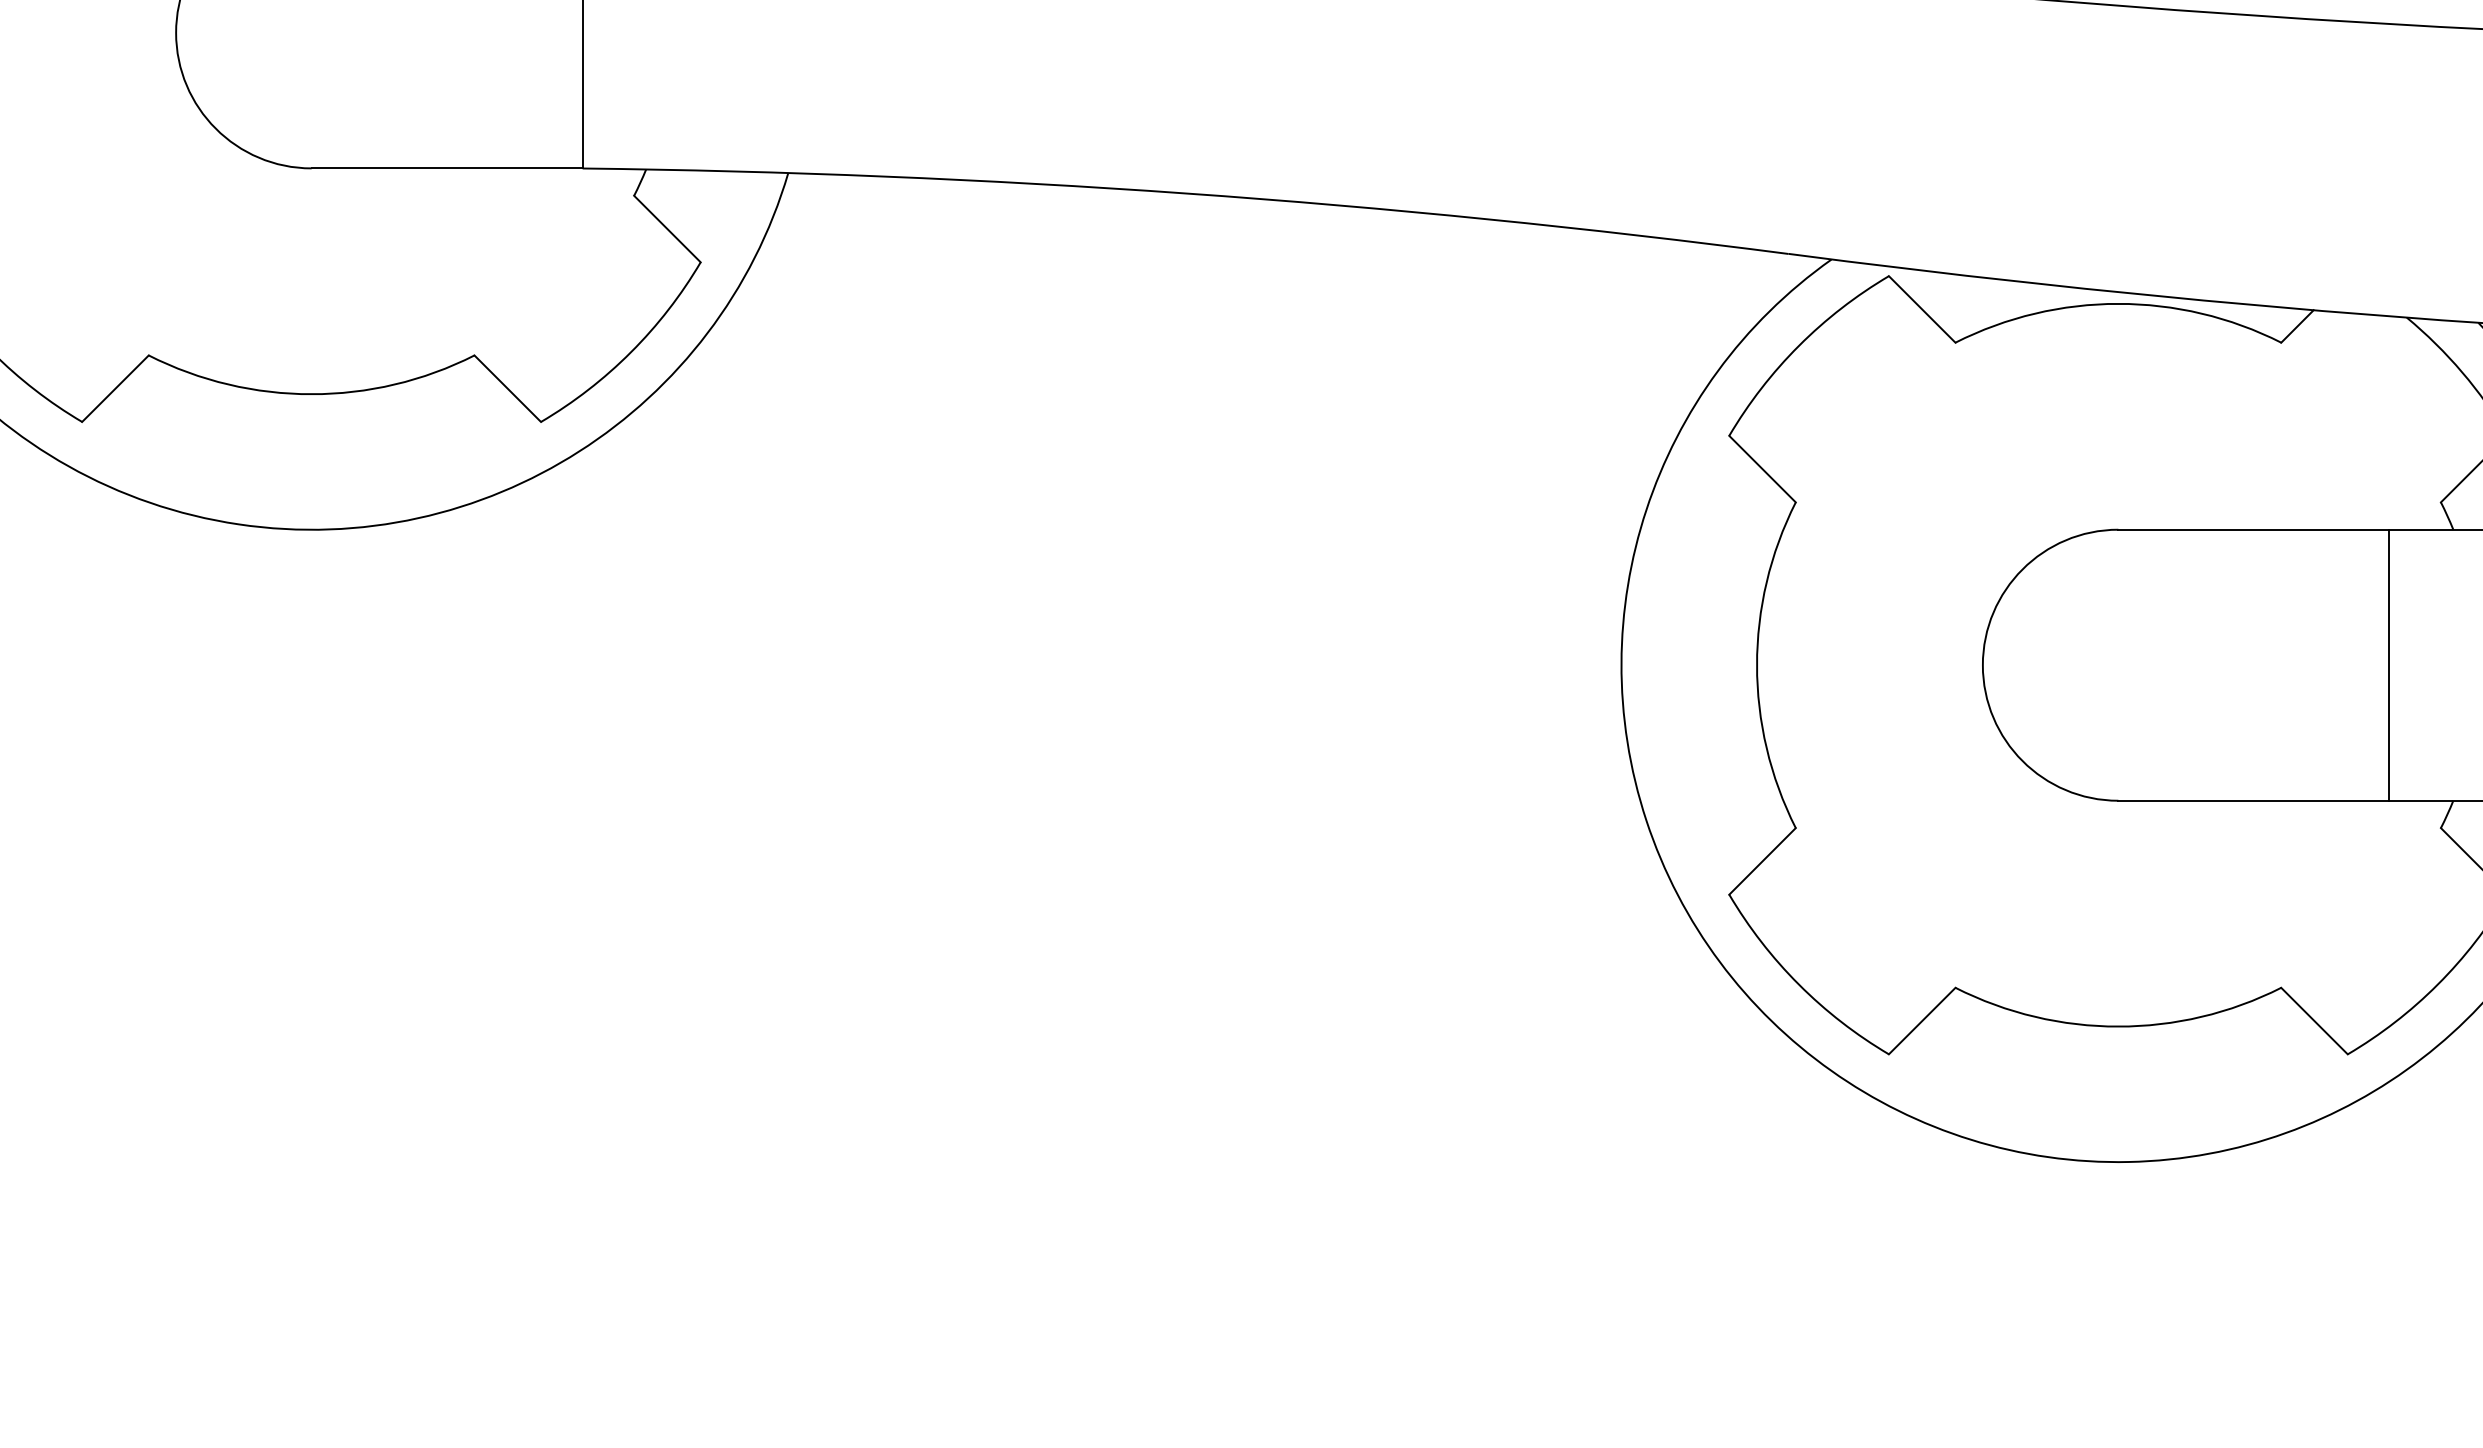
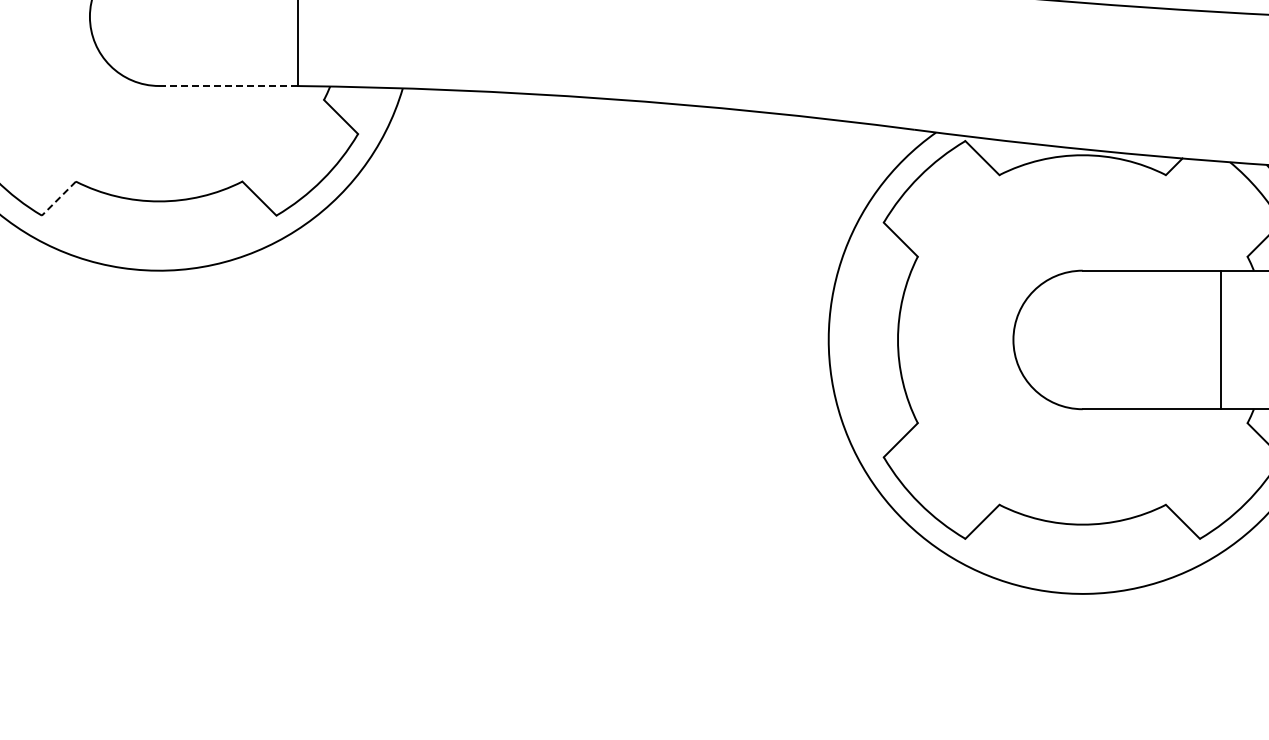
line: (445, 169) -> (227, 86), solid -> dashed
line: (114, 388) -> (58, 198), solid -> dashed

